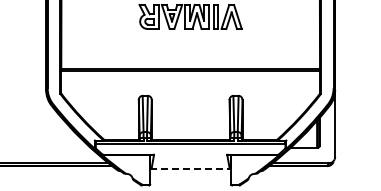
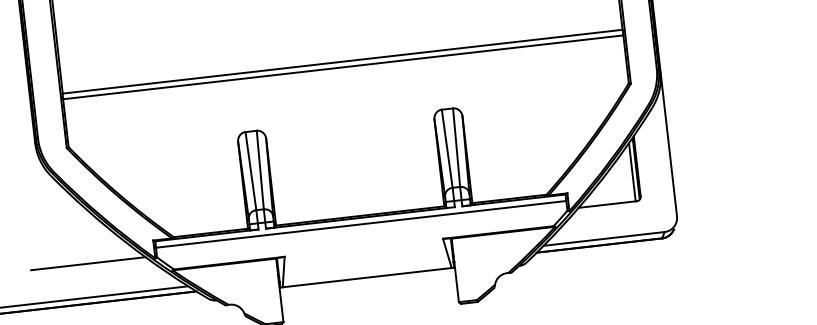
line: (63, 147) -> (86, 263), added
line: (191, 168) -> (369, 277), dashed -> solid

